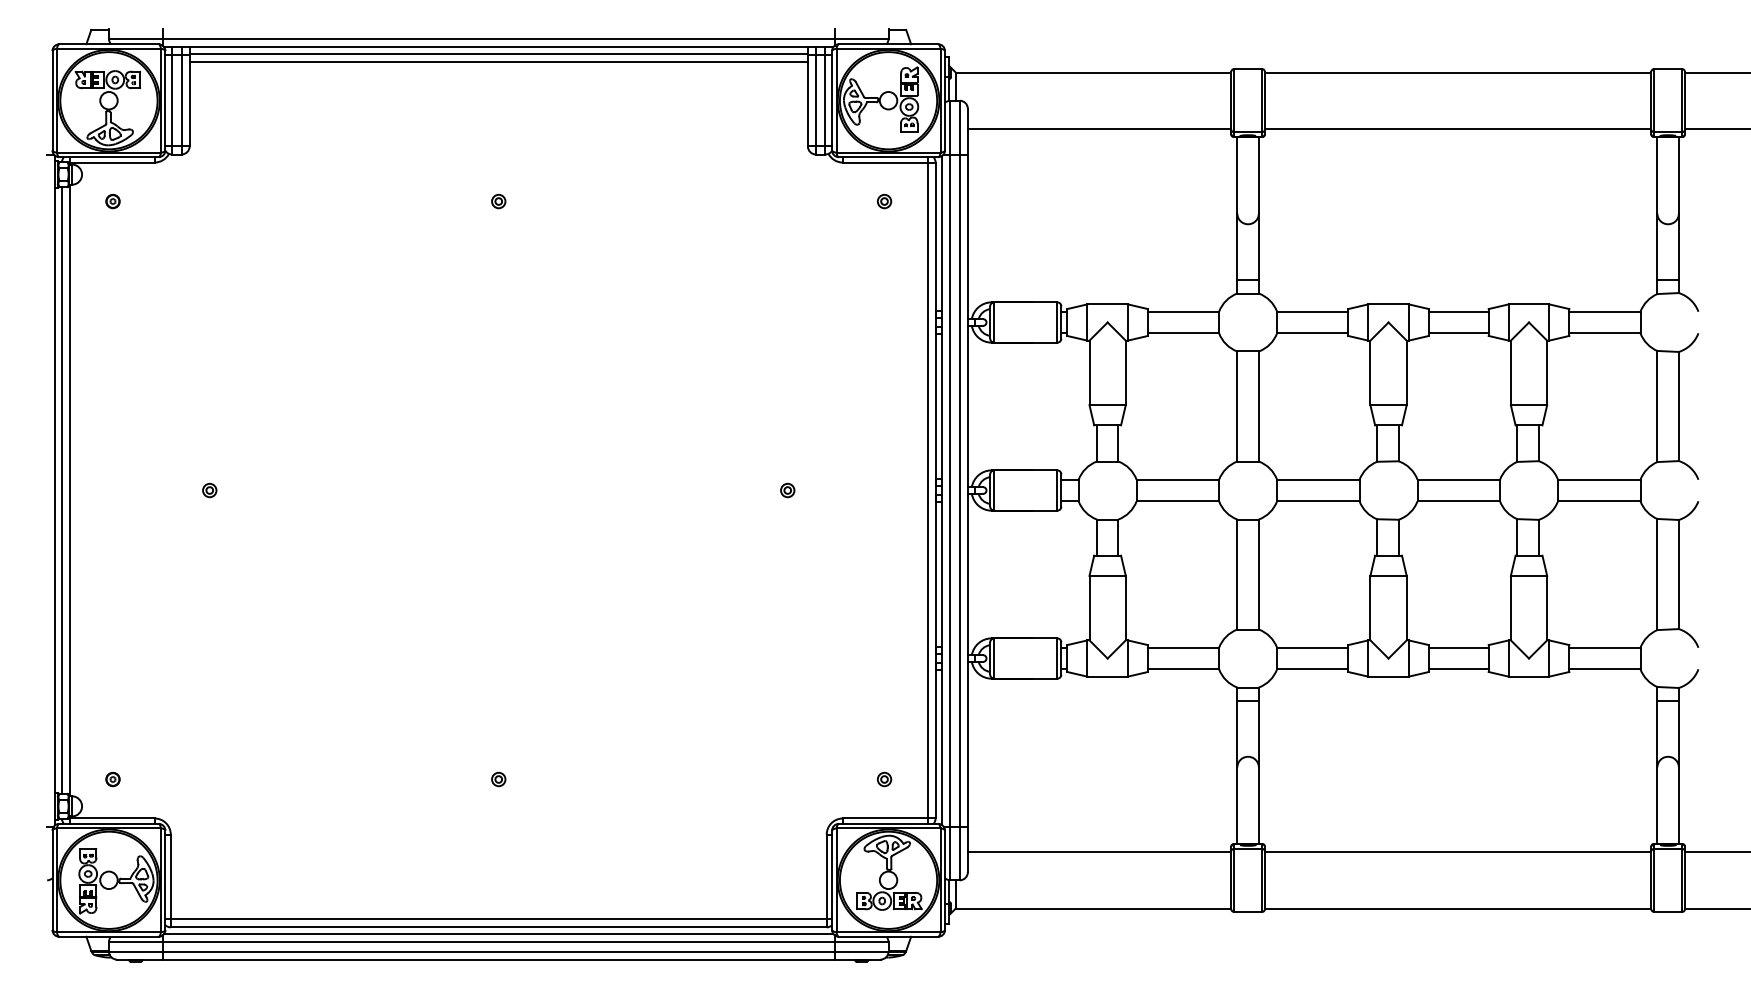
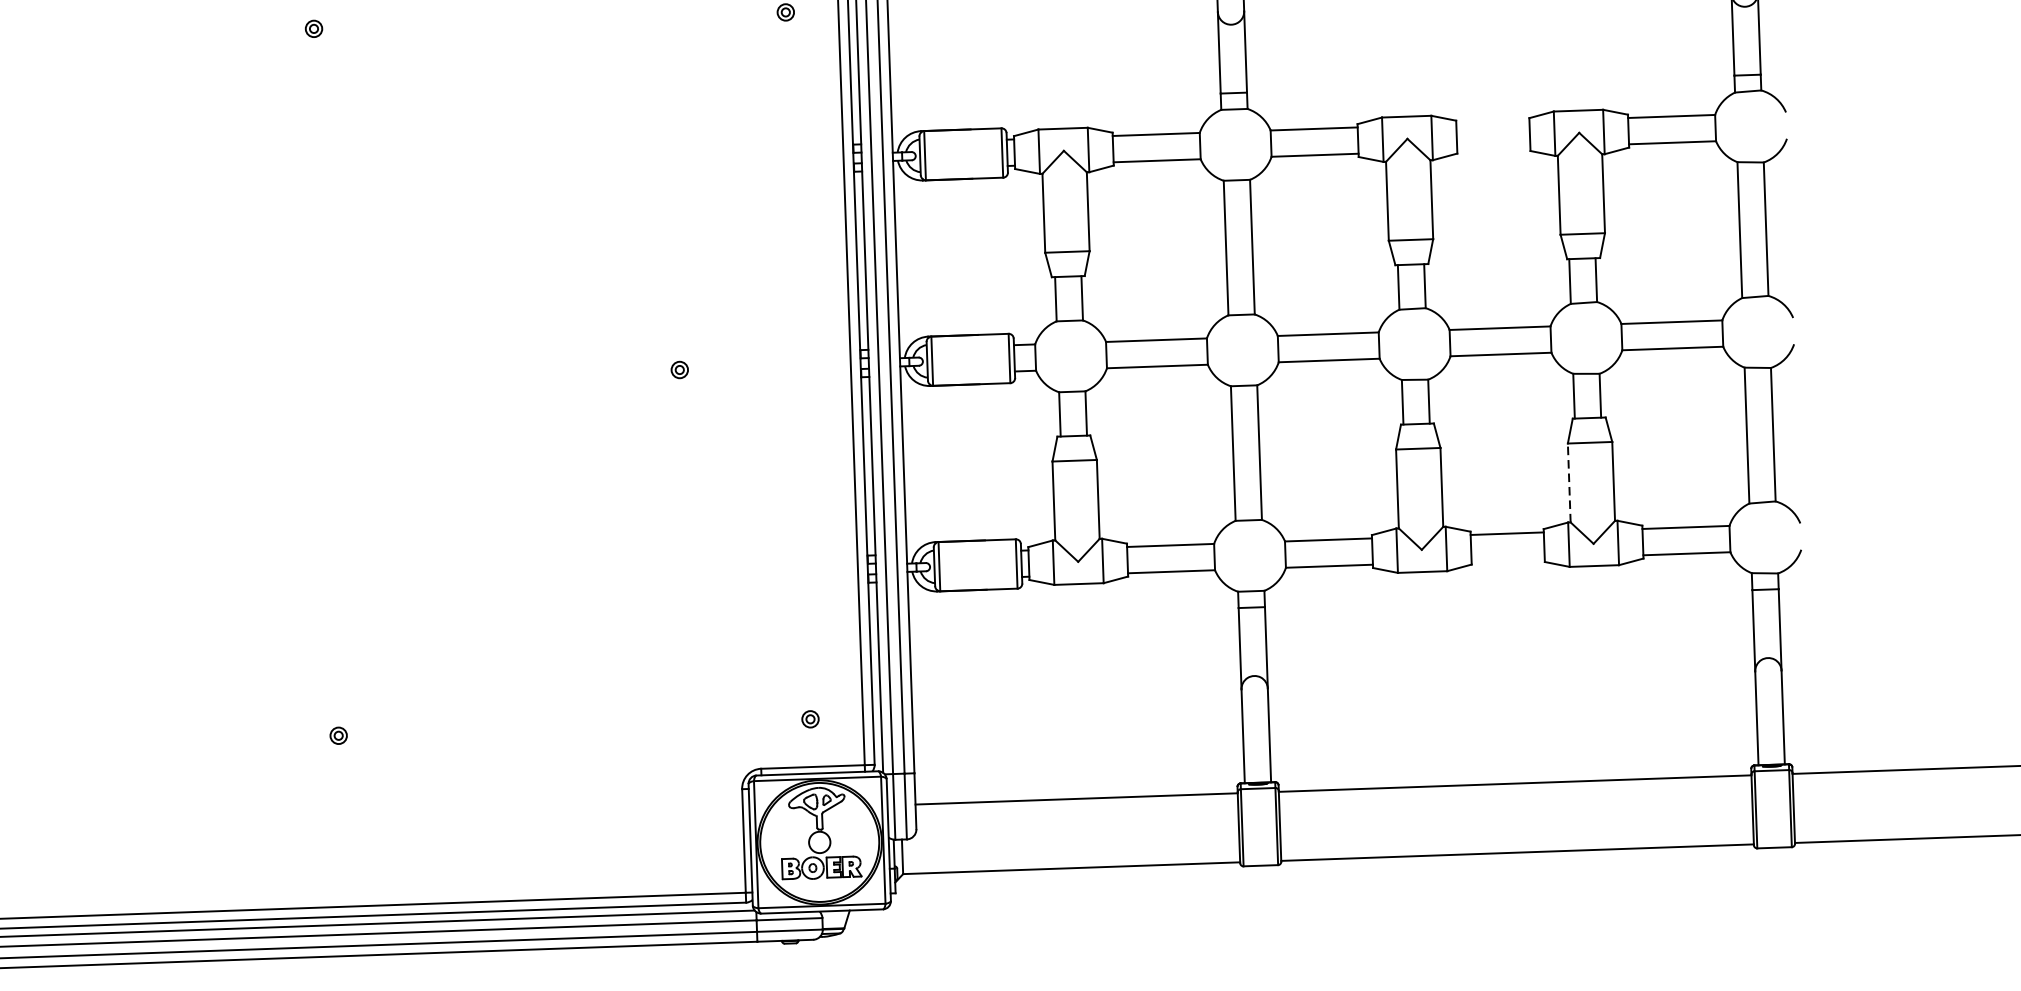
line: (1458, 311) -> (1492, 122), removed
line: (1458, 333) -> (1493, 149), removed
line: (1510, 607) -> (1568, 482), solid -> dashed
line: (1458, 669) -> (1507, 560), removed

